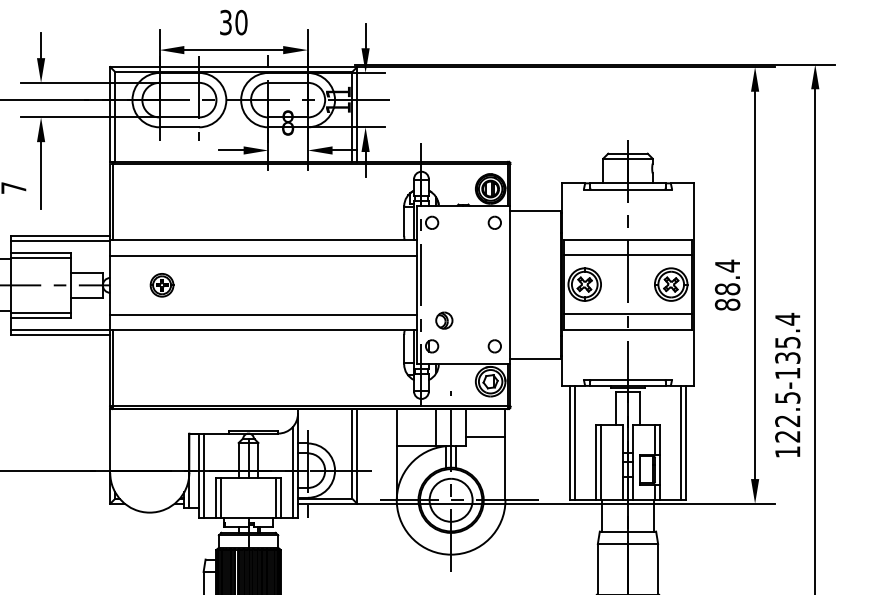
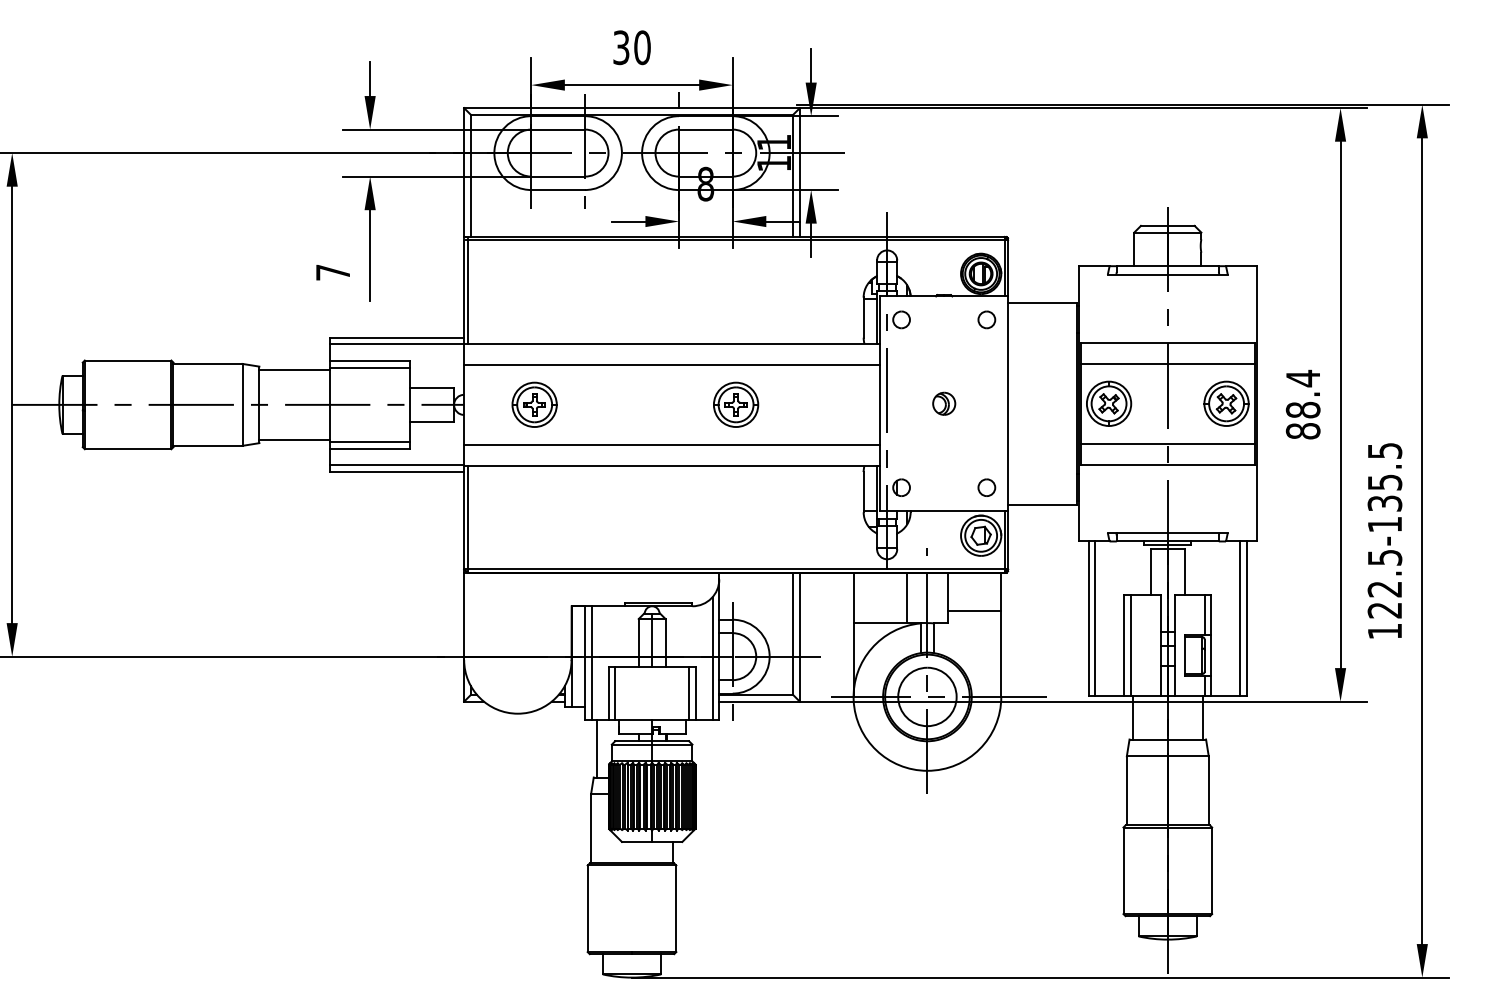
part: (162, 285) -> (534, 404), size x1.43
part: (310, 285) -> (736, 404), added
text: (788, 318) -> (1385, 450), 122.5-135.4 -> 122.5-135.5
part: (444, 320) -> (944, 403), moved
line: (207, 538) -> (596, 748), added

